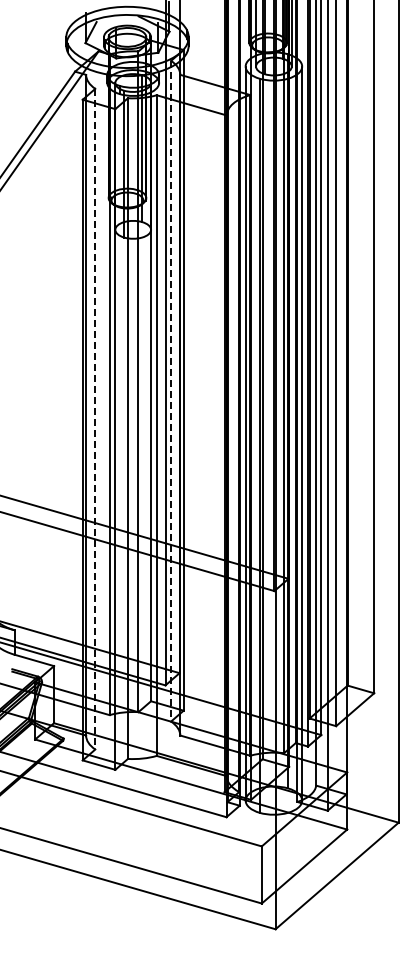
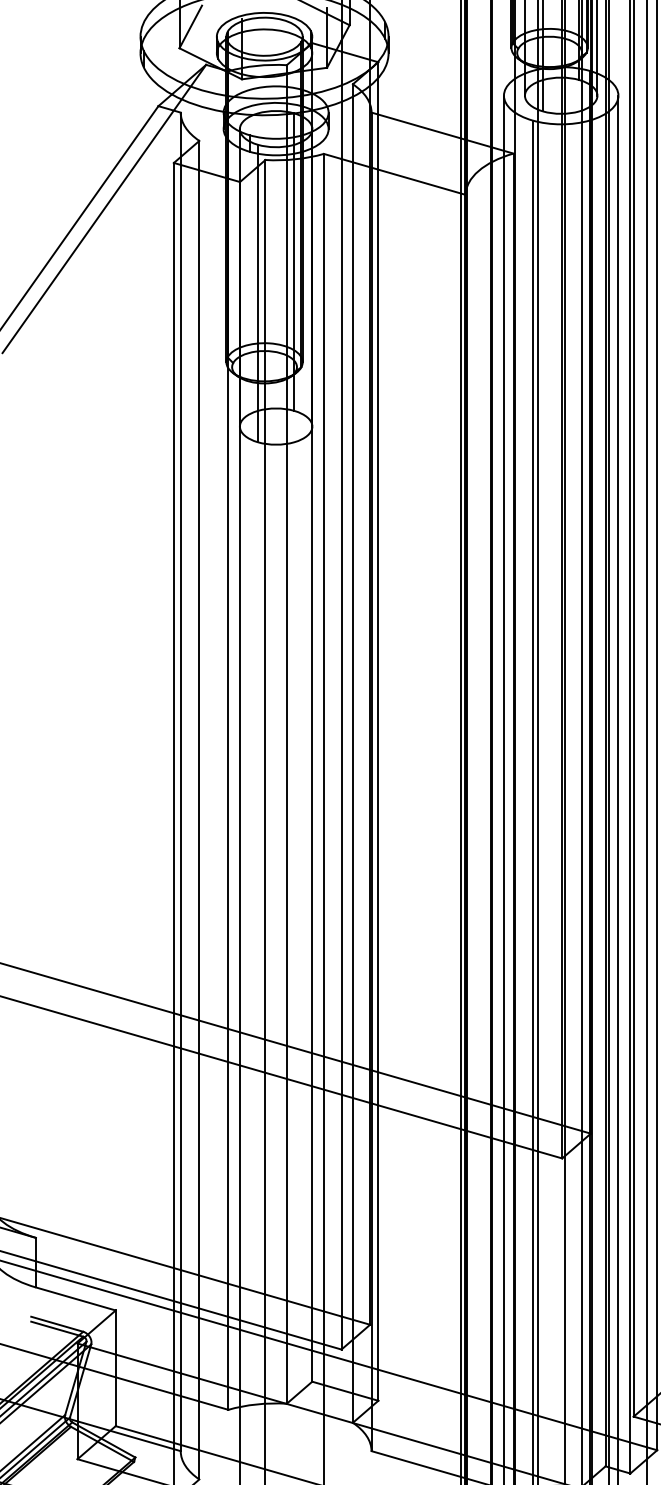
line: (171, 391) -> (353, 754), dashed -> solid
line: (95, 419) -> (199, 810), dashed -> solid

